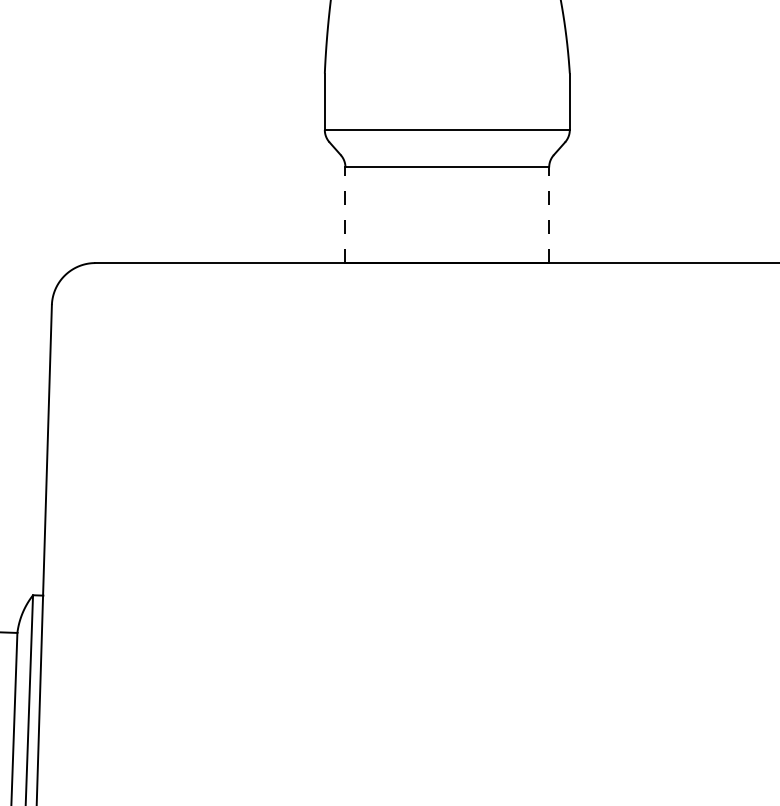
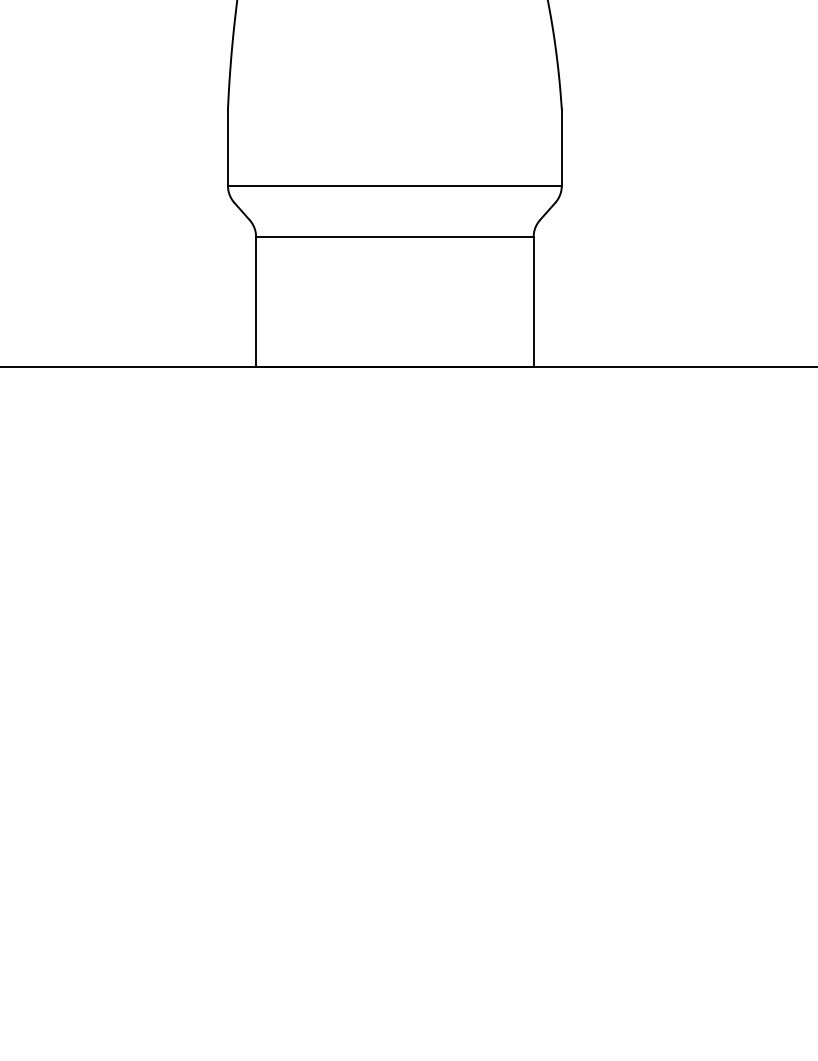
line: (345, 215) -> (256, 302), dashed -> solid
line: (549, 215) -> (534, 302), dashed -> solid

